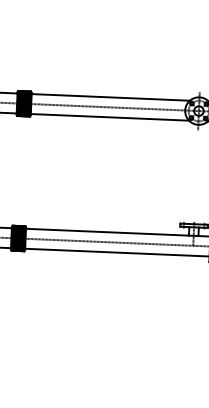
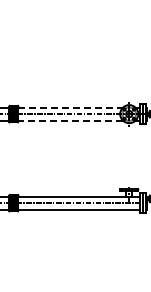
line: (111, 97) -> (71, 107), solid -> dashed
line: (109, 116) -> (70, 120), solid -> dashed

